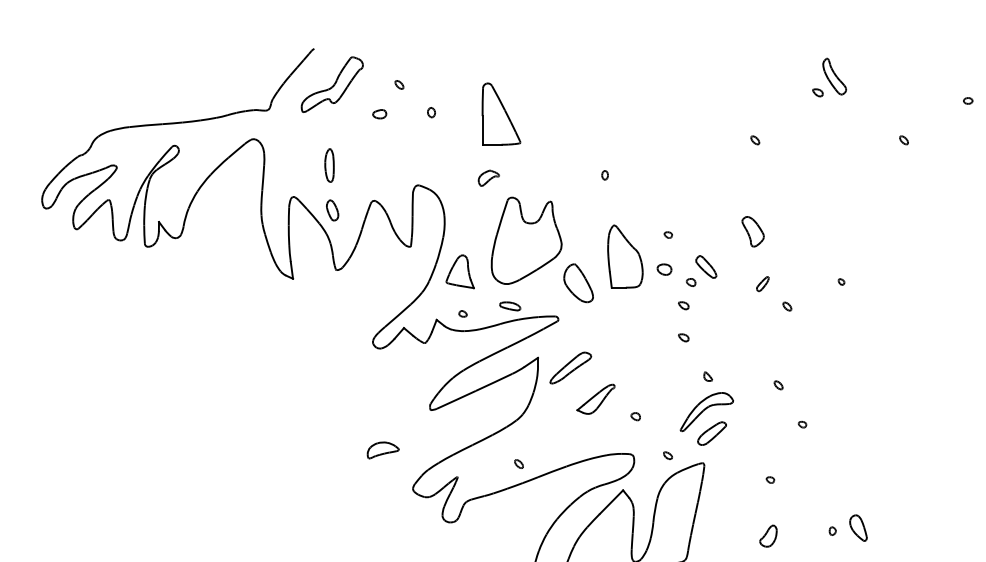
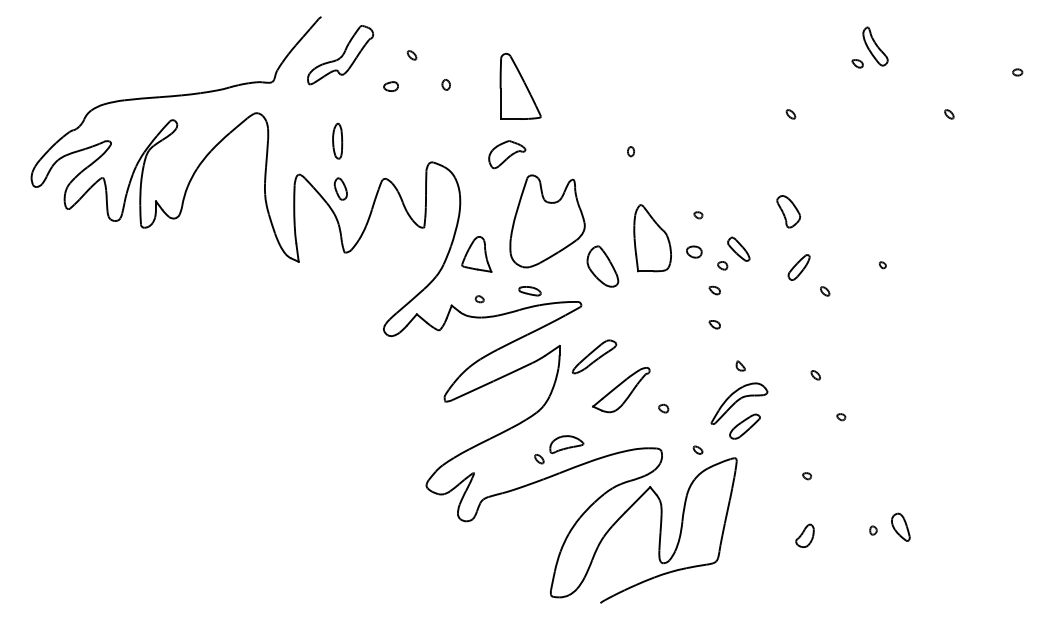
part: (489, 177) -> (507, 154), size x1.67
part: (762, 284) -> (798, 267), size x1.67
part: (596, 399) -> (621, 390), size x1.43
part: (382, 450) -> (566, 444), moved

